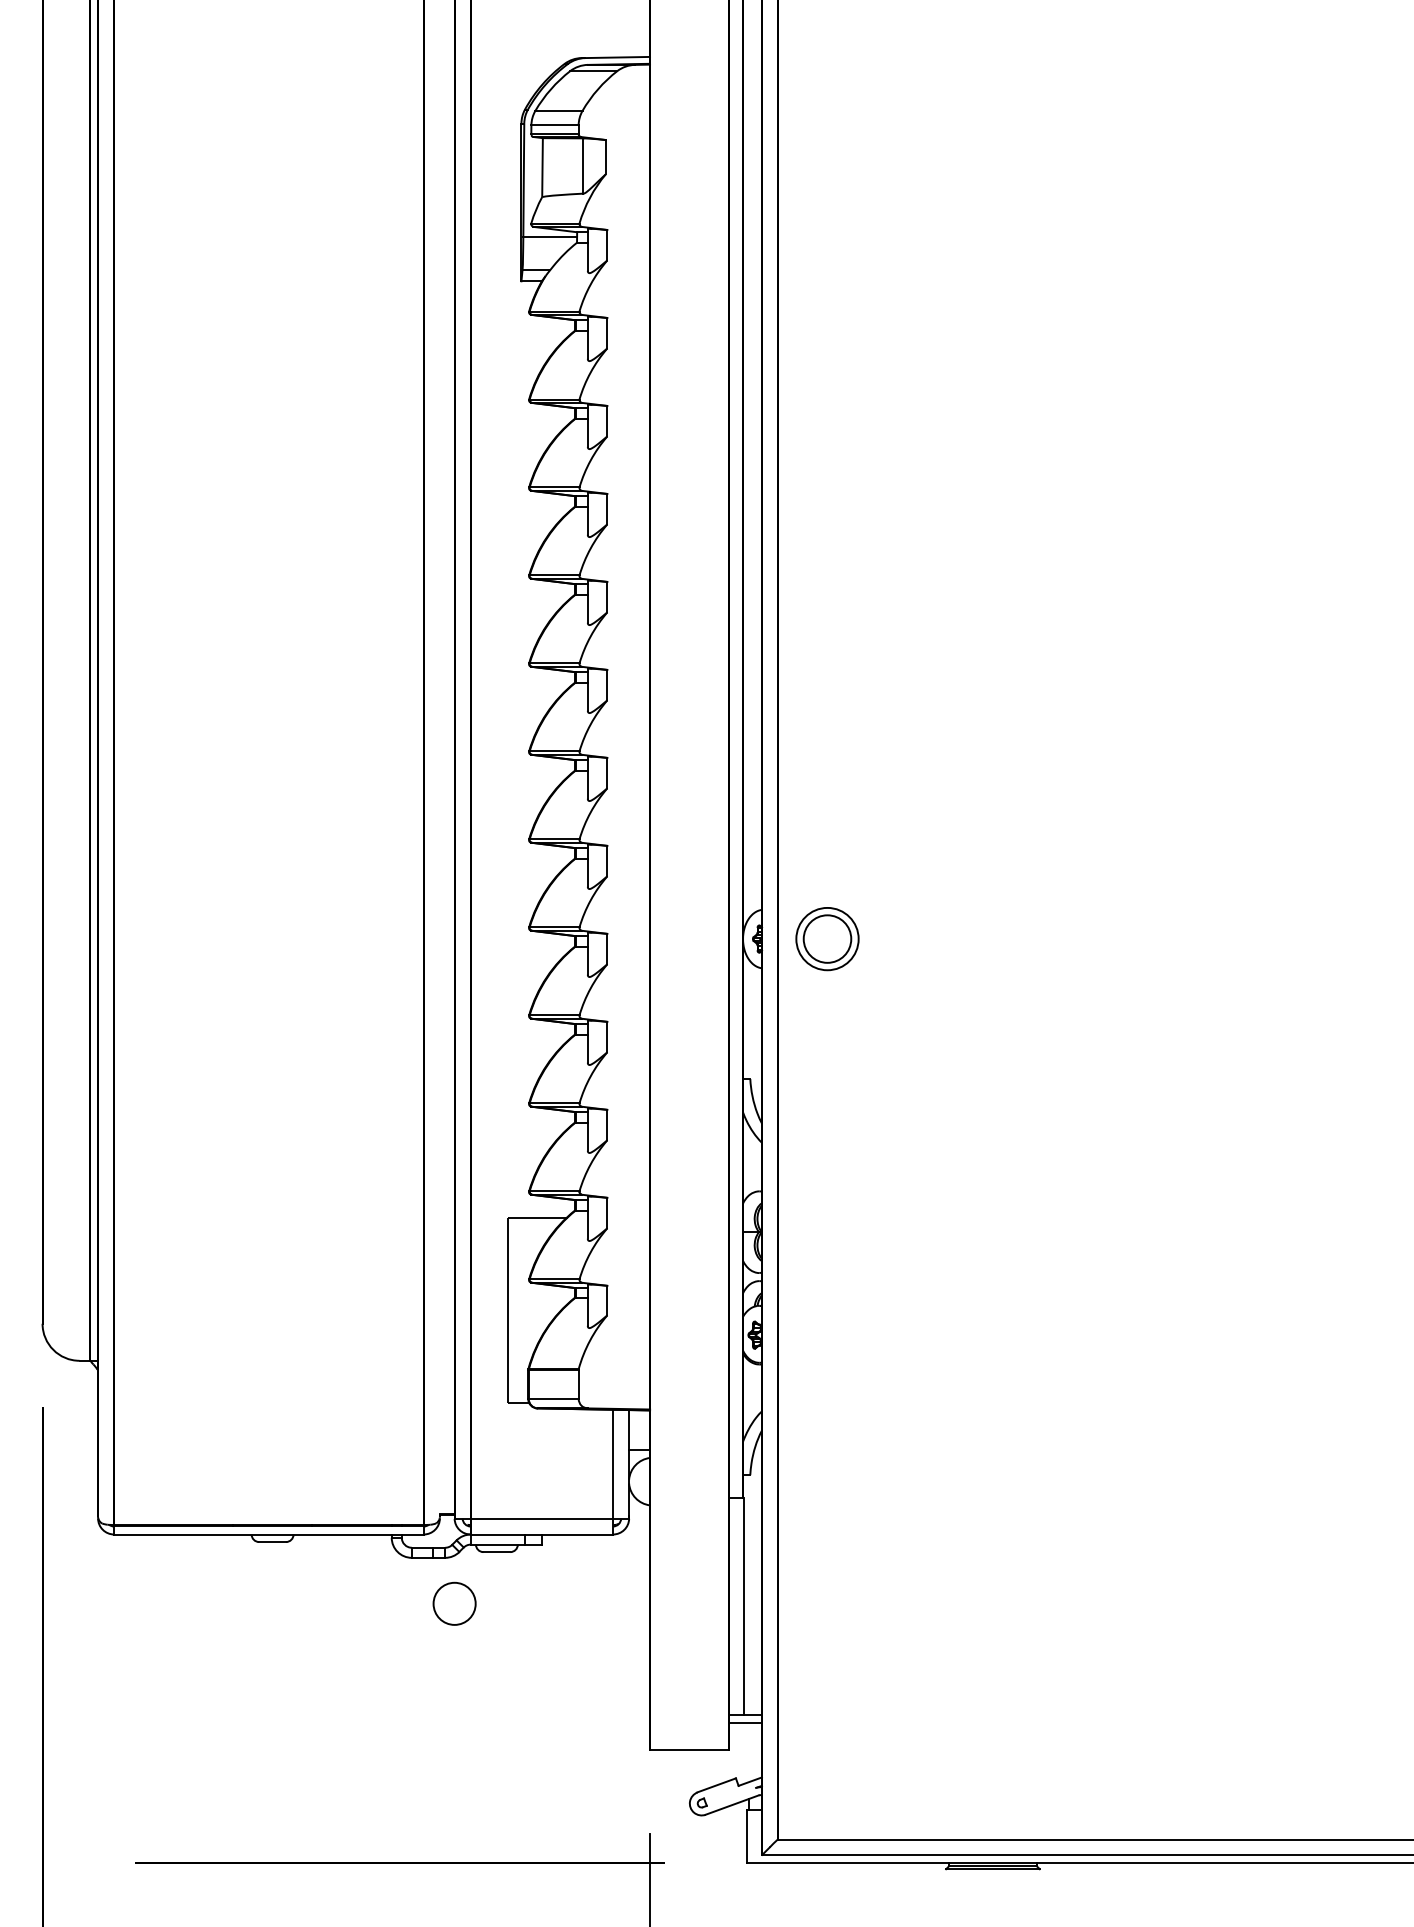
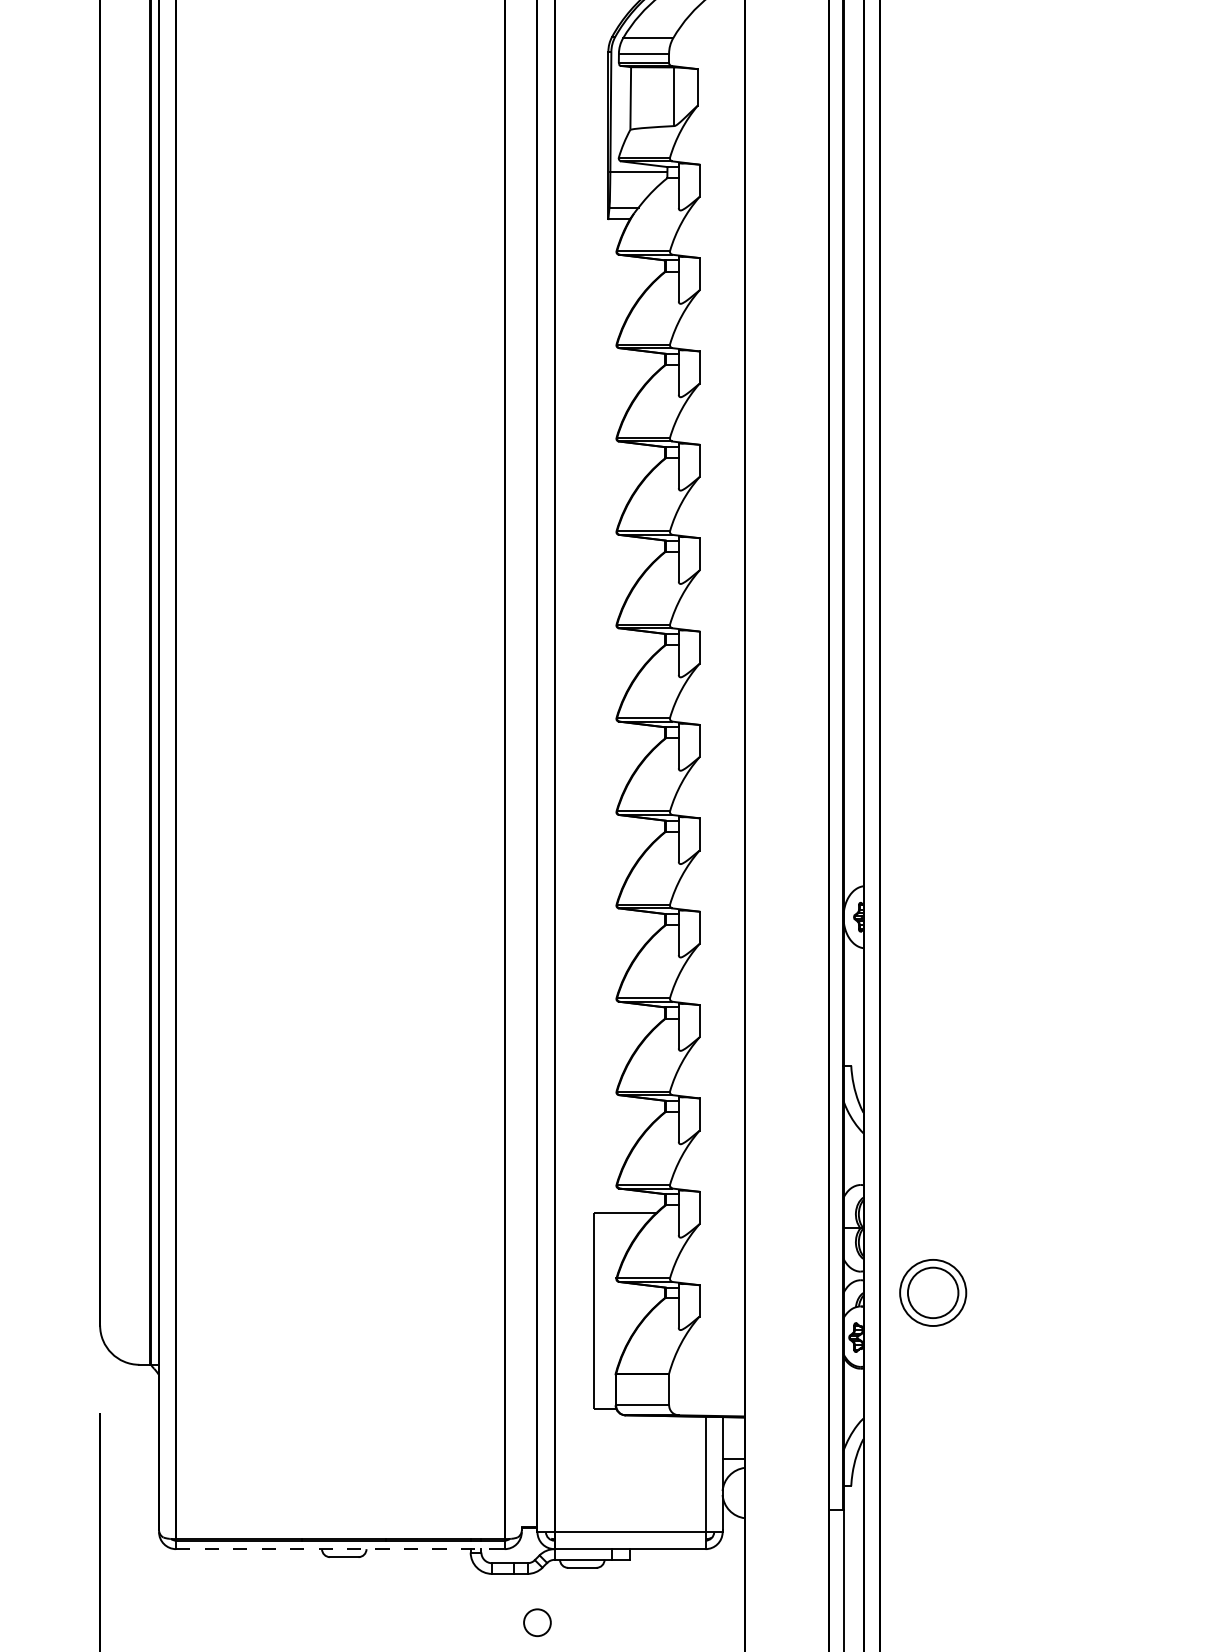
part: (827, 939) -> (933, 1293), moved
line: (268, 1534) -> (339, 1549), solid -> dashed
circle: (454, 1603) -> (537, 1622), size x0.6

